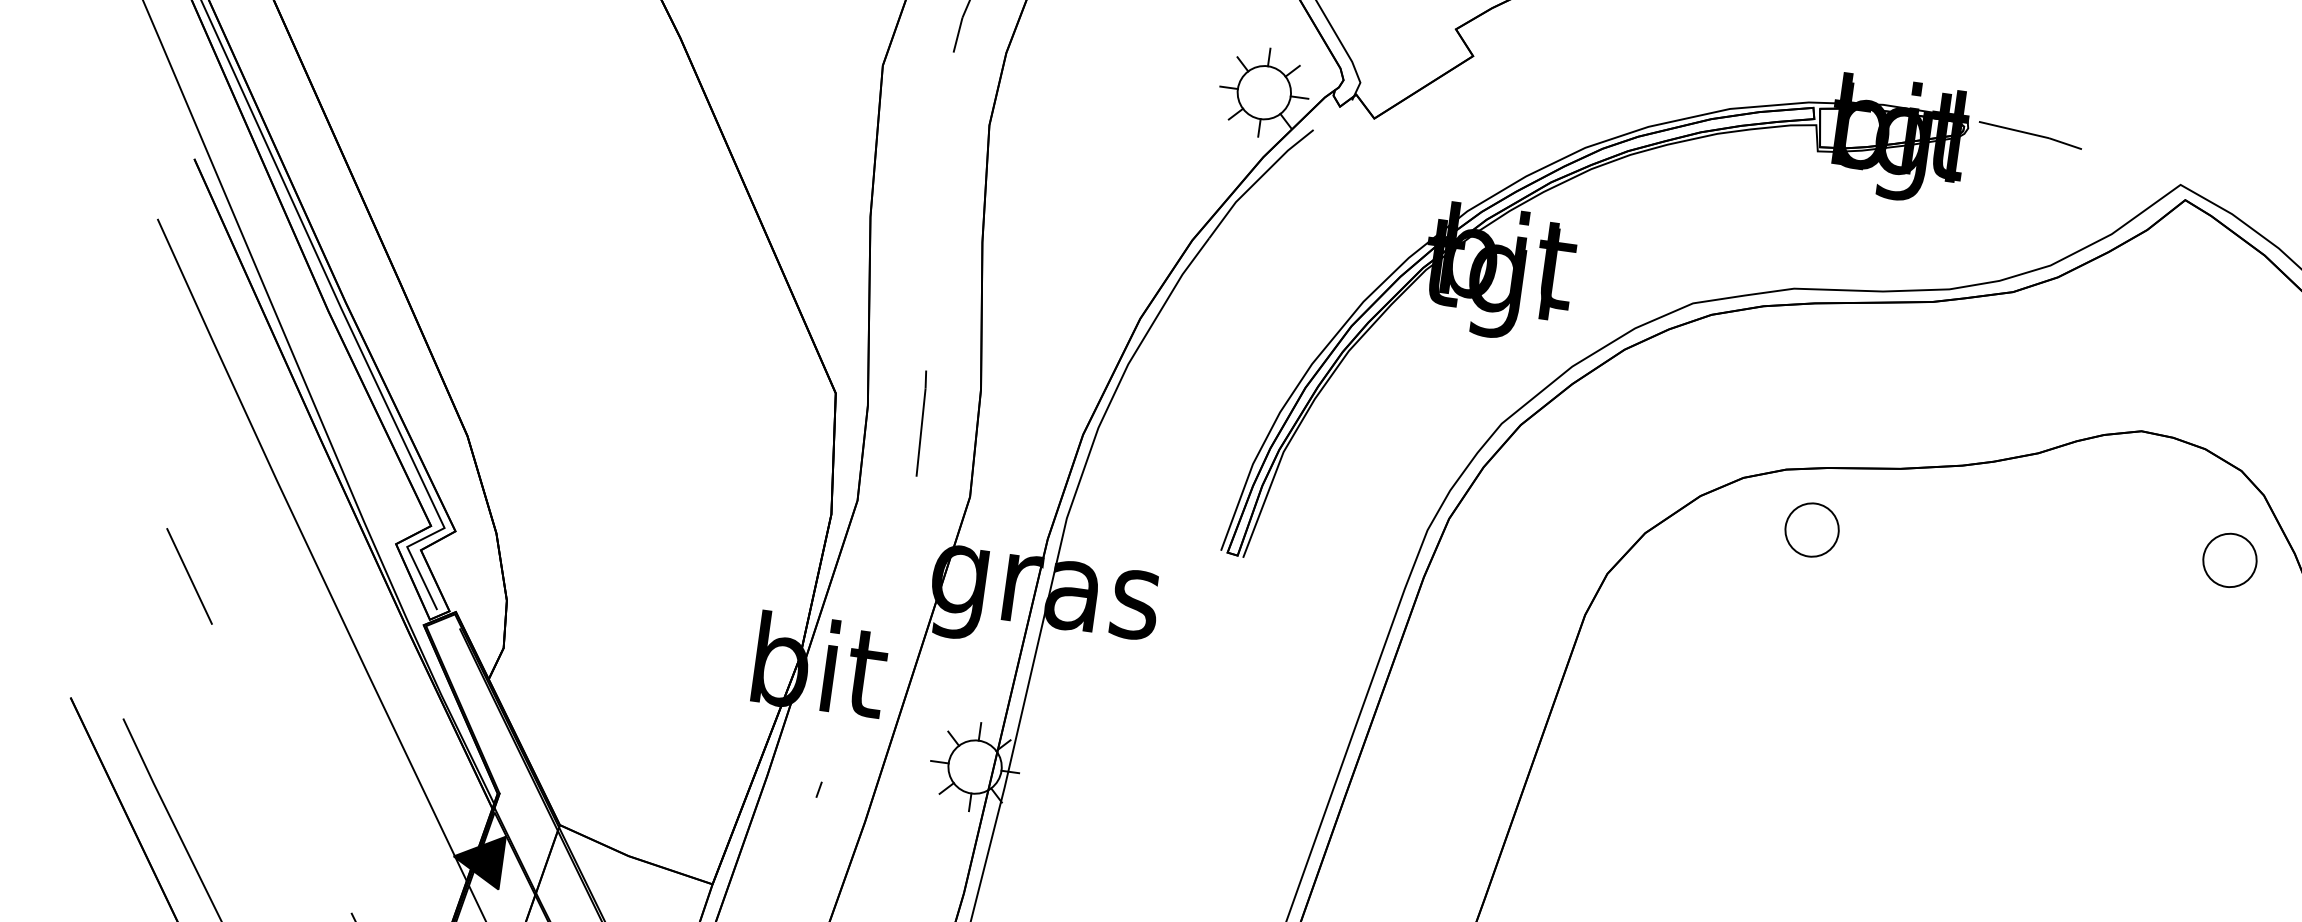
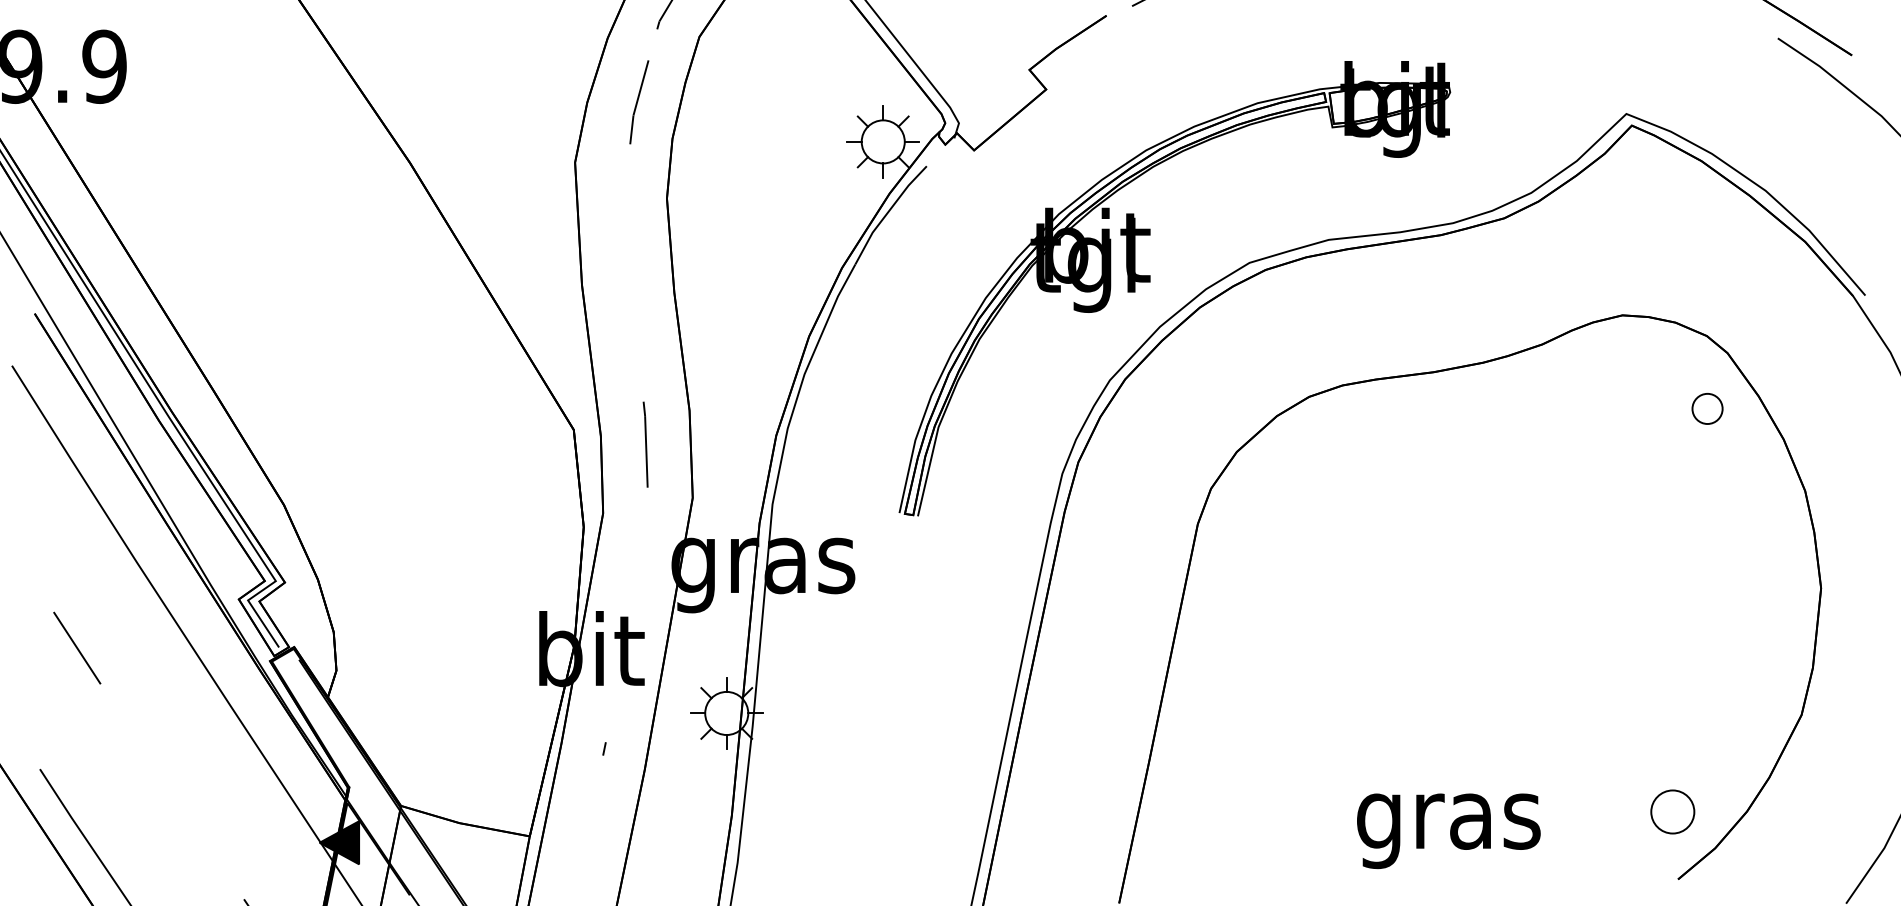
line: (2030, 134) -> (1500, 90), removed
part: (1811, 529) -> (1369, 430), removed
part: (2229, 559) -> (1707, 408), size x0.7

